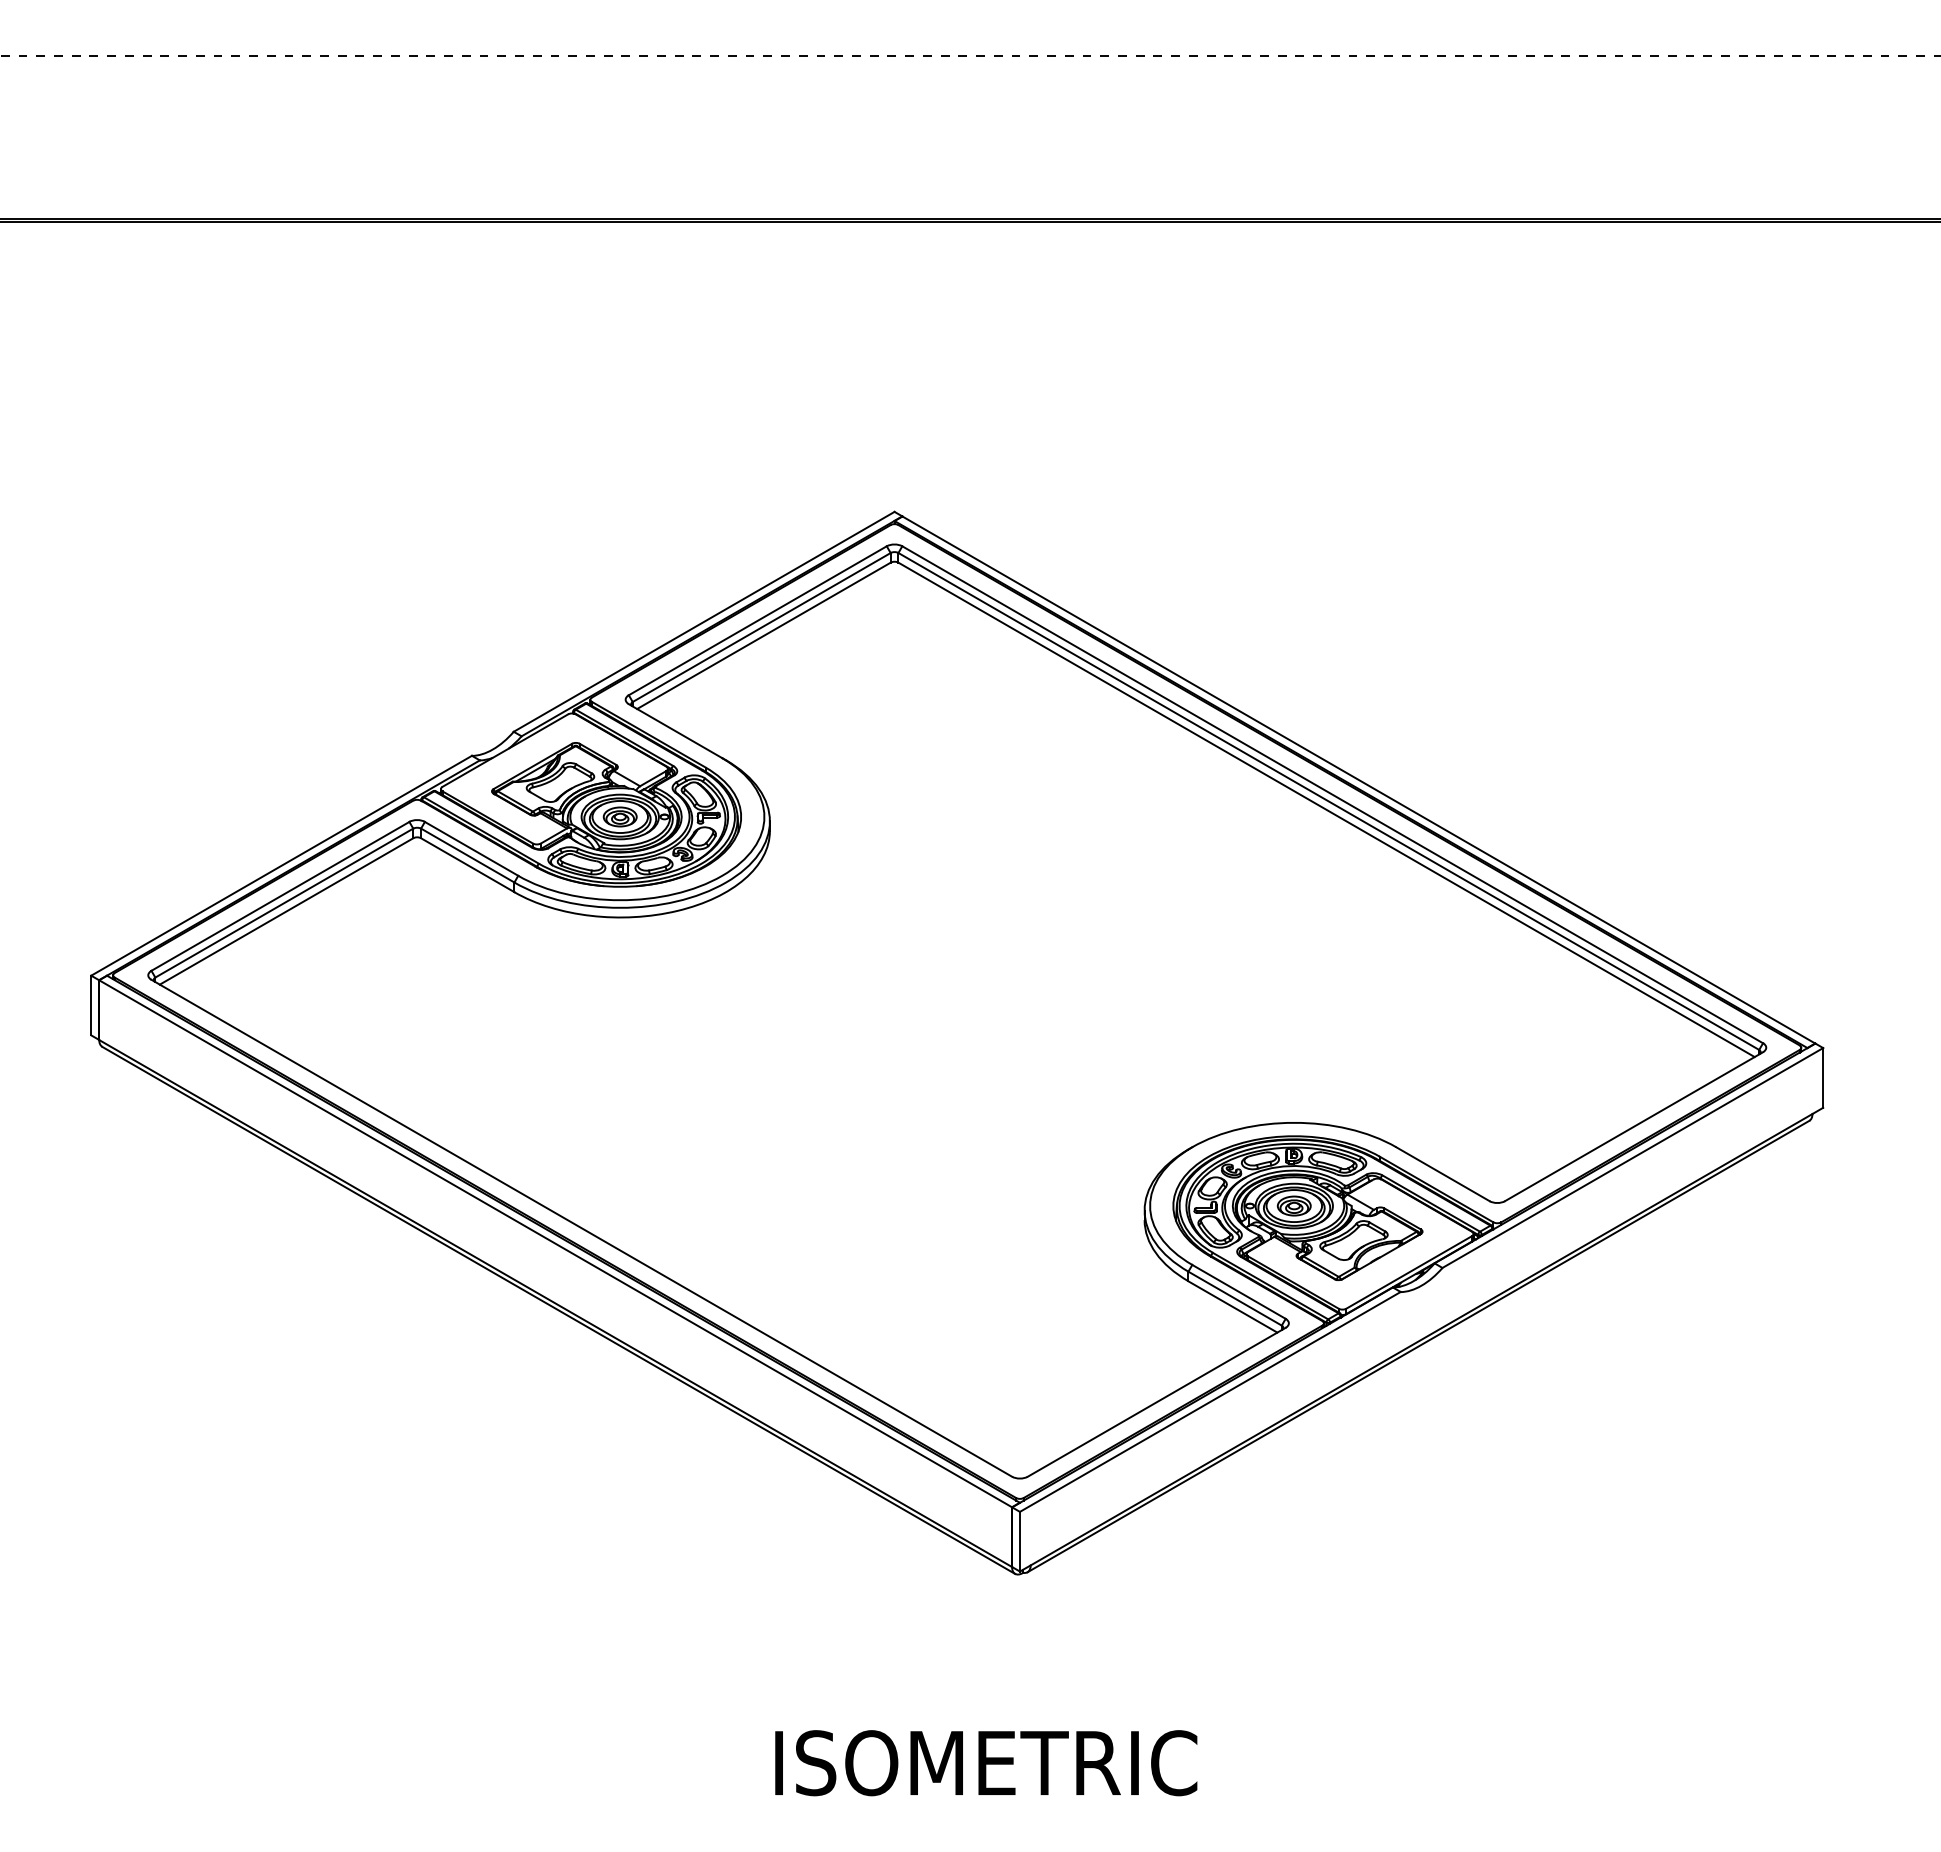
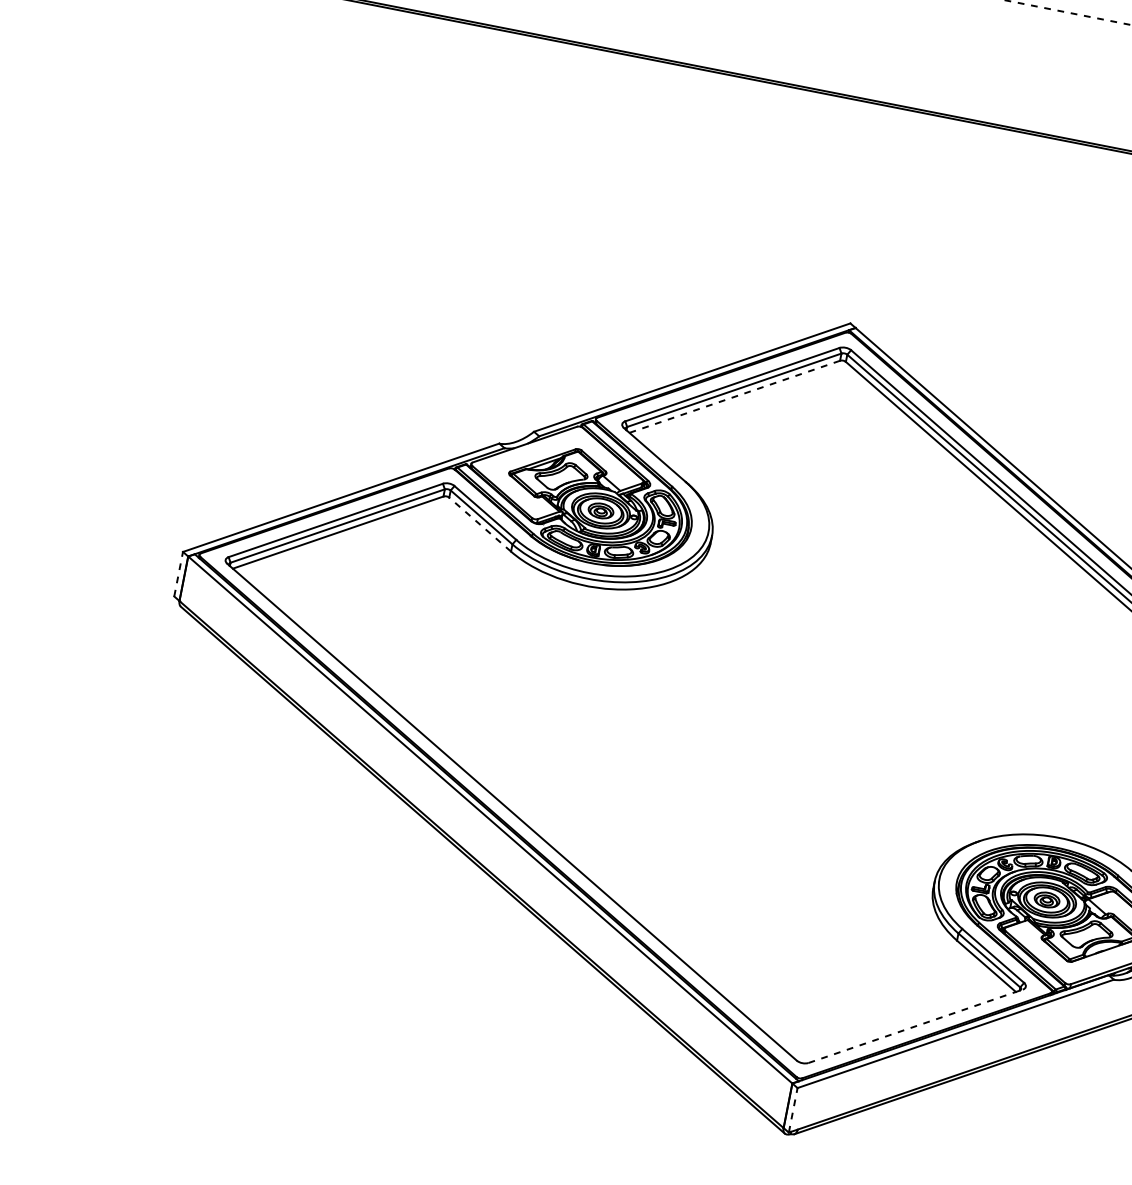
line: (763, 636) -> (734, 397), solid -> dashed
line: (467, 865) -> (479, 524), solid -> dashed
line: (91, 1005) -> (178, 574), solid -> dashed
line: (1156, 1402) -> (915, 1026), solid -> dashed
line: (1019, 1541) -> (792, 1110), solid -> dashed

